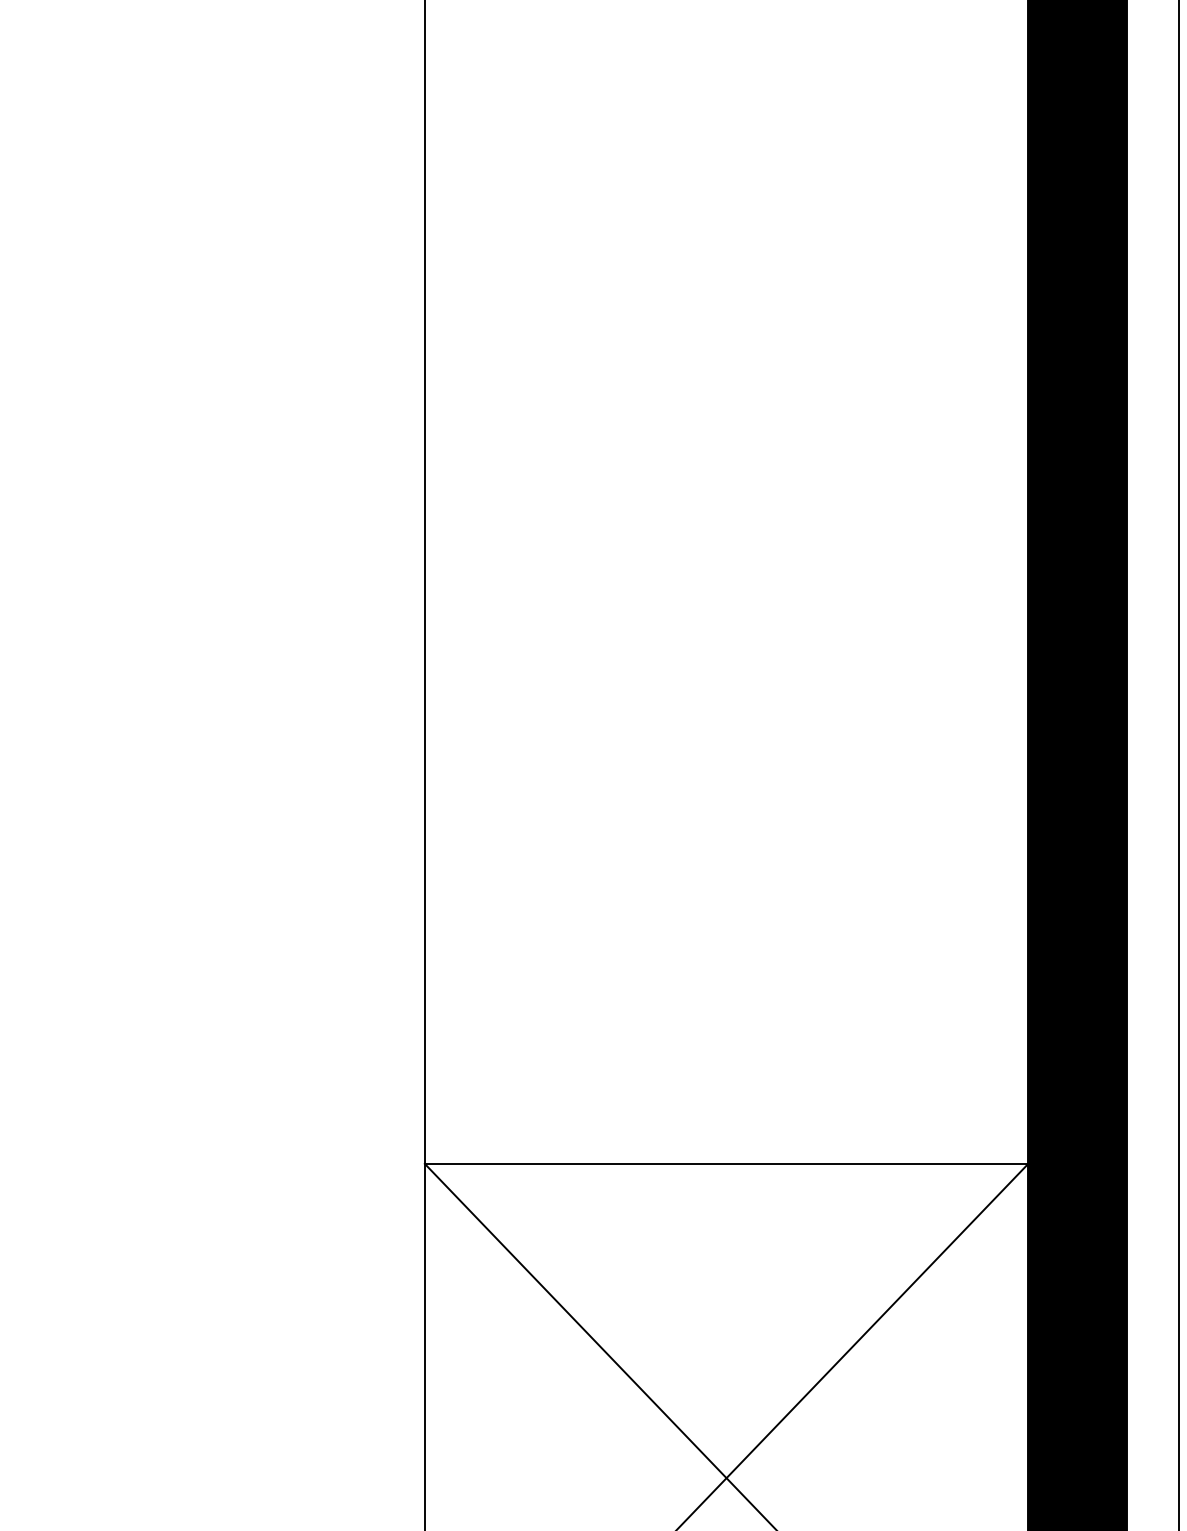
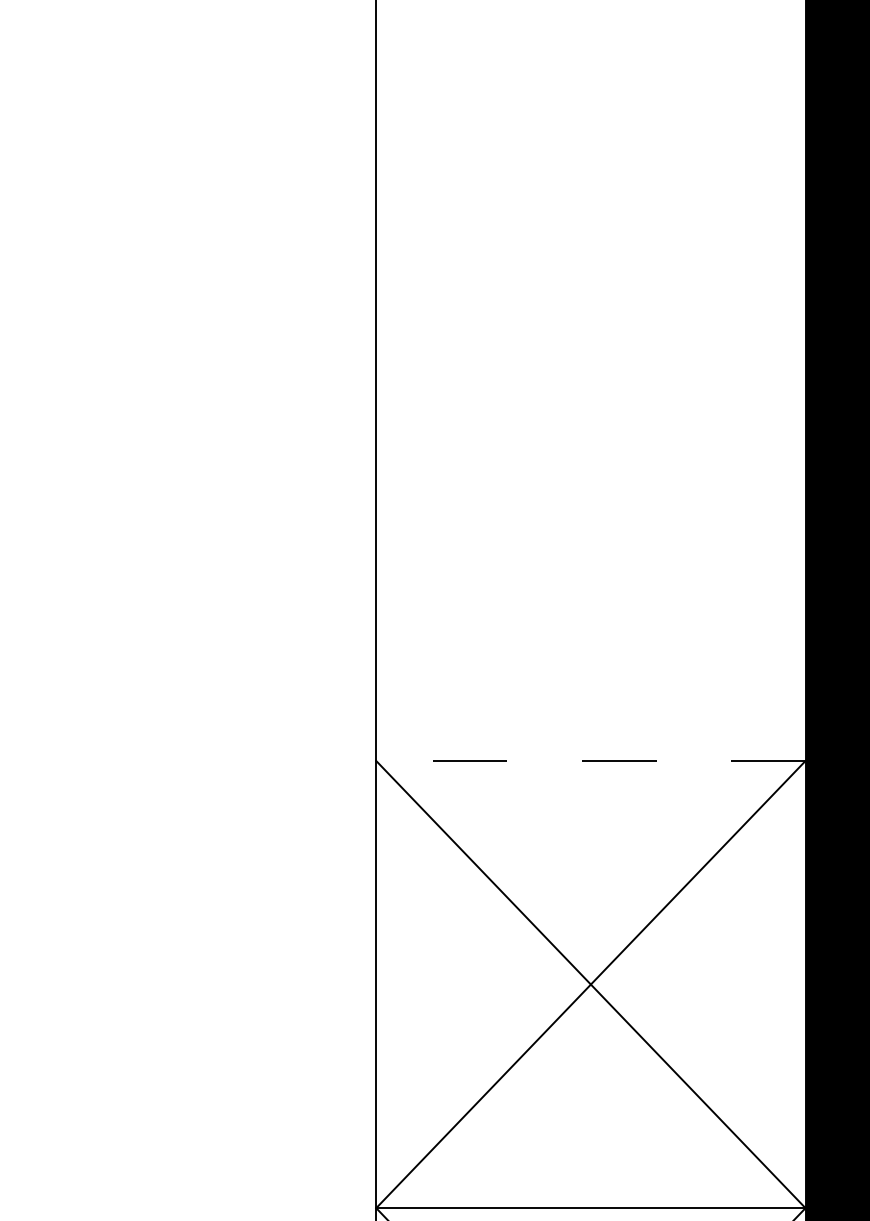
line: (725, 1163) -> (590, 760), solid -> dashed

